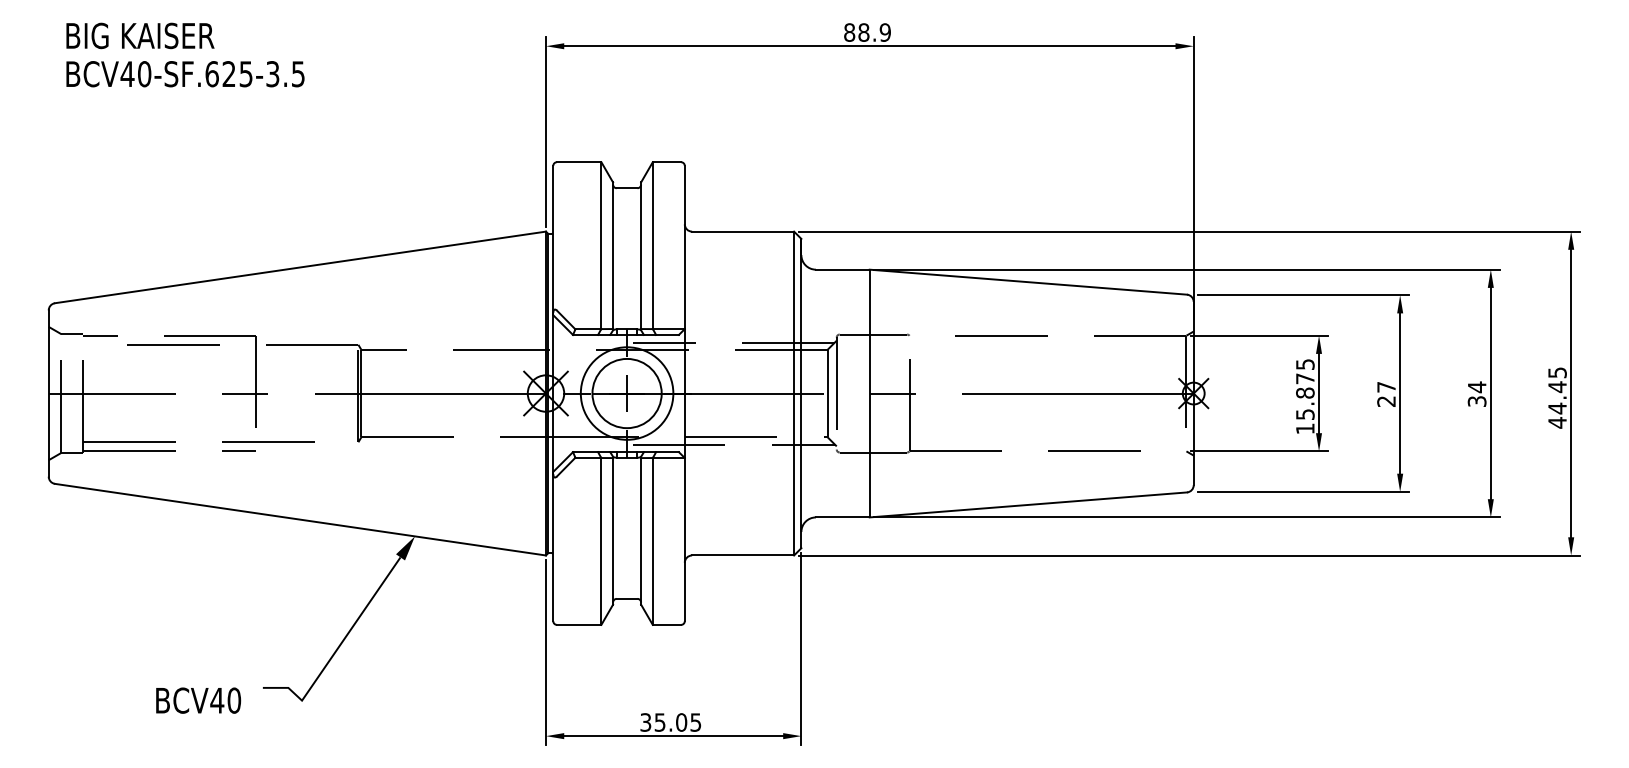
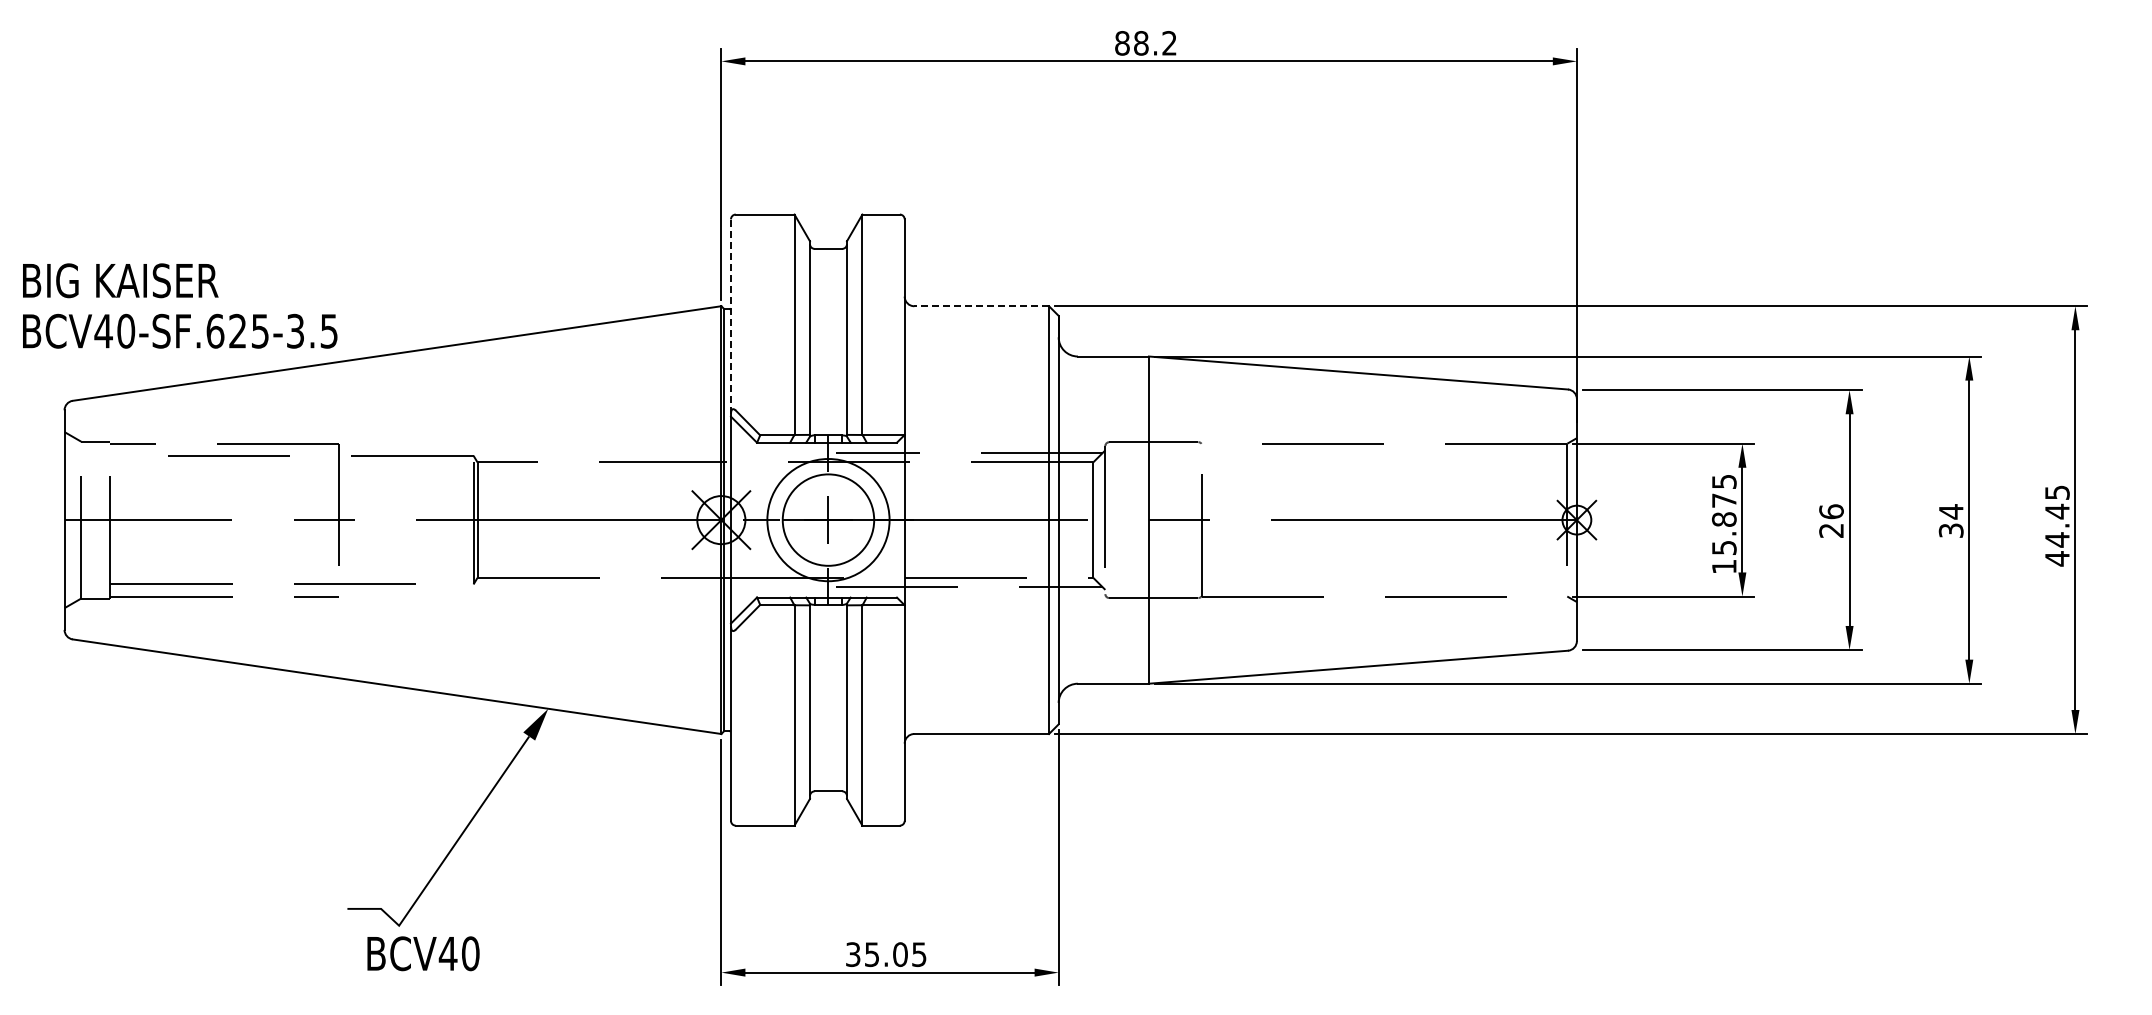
text: (885, 32) -> (1169, 43), 88.9 -> 88.2
text: (185, 54) -> (180, 305), moved
line: (742, 231) -> (981, 306), solid -> dashed
line: (552, 239) -> (730, 316), solid -> dashed
text: (1386, 387) -> (1831, 511), 27 -> 26
text: (198, 700) -> (423, 953), moved

